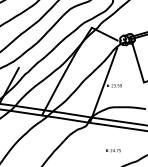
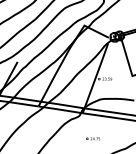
part: (113, 150) -> (93, 138), moved

